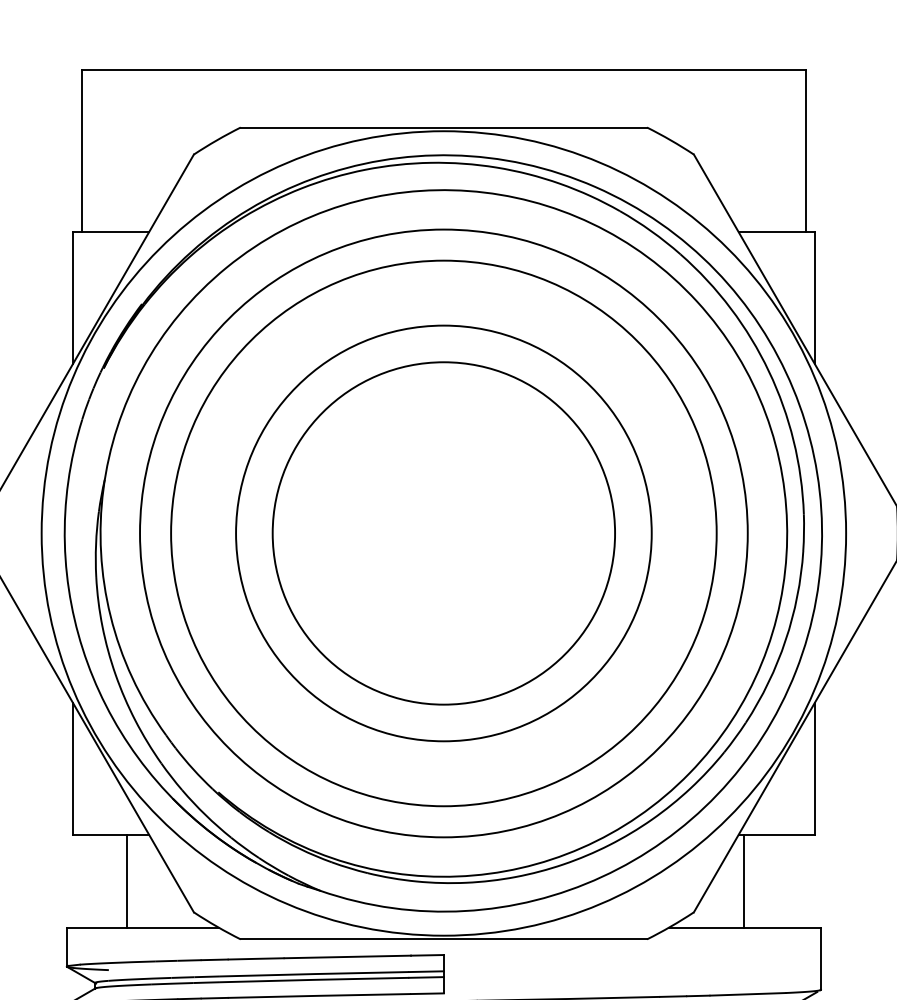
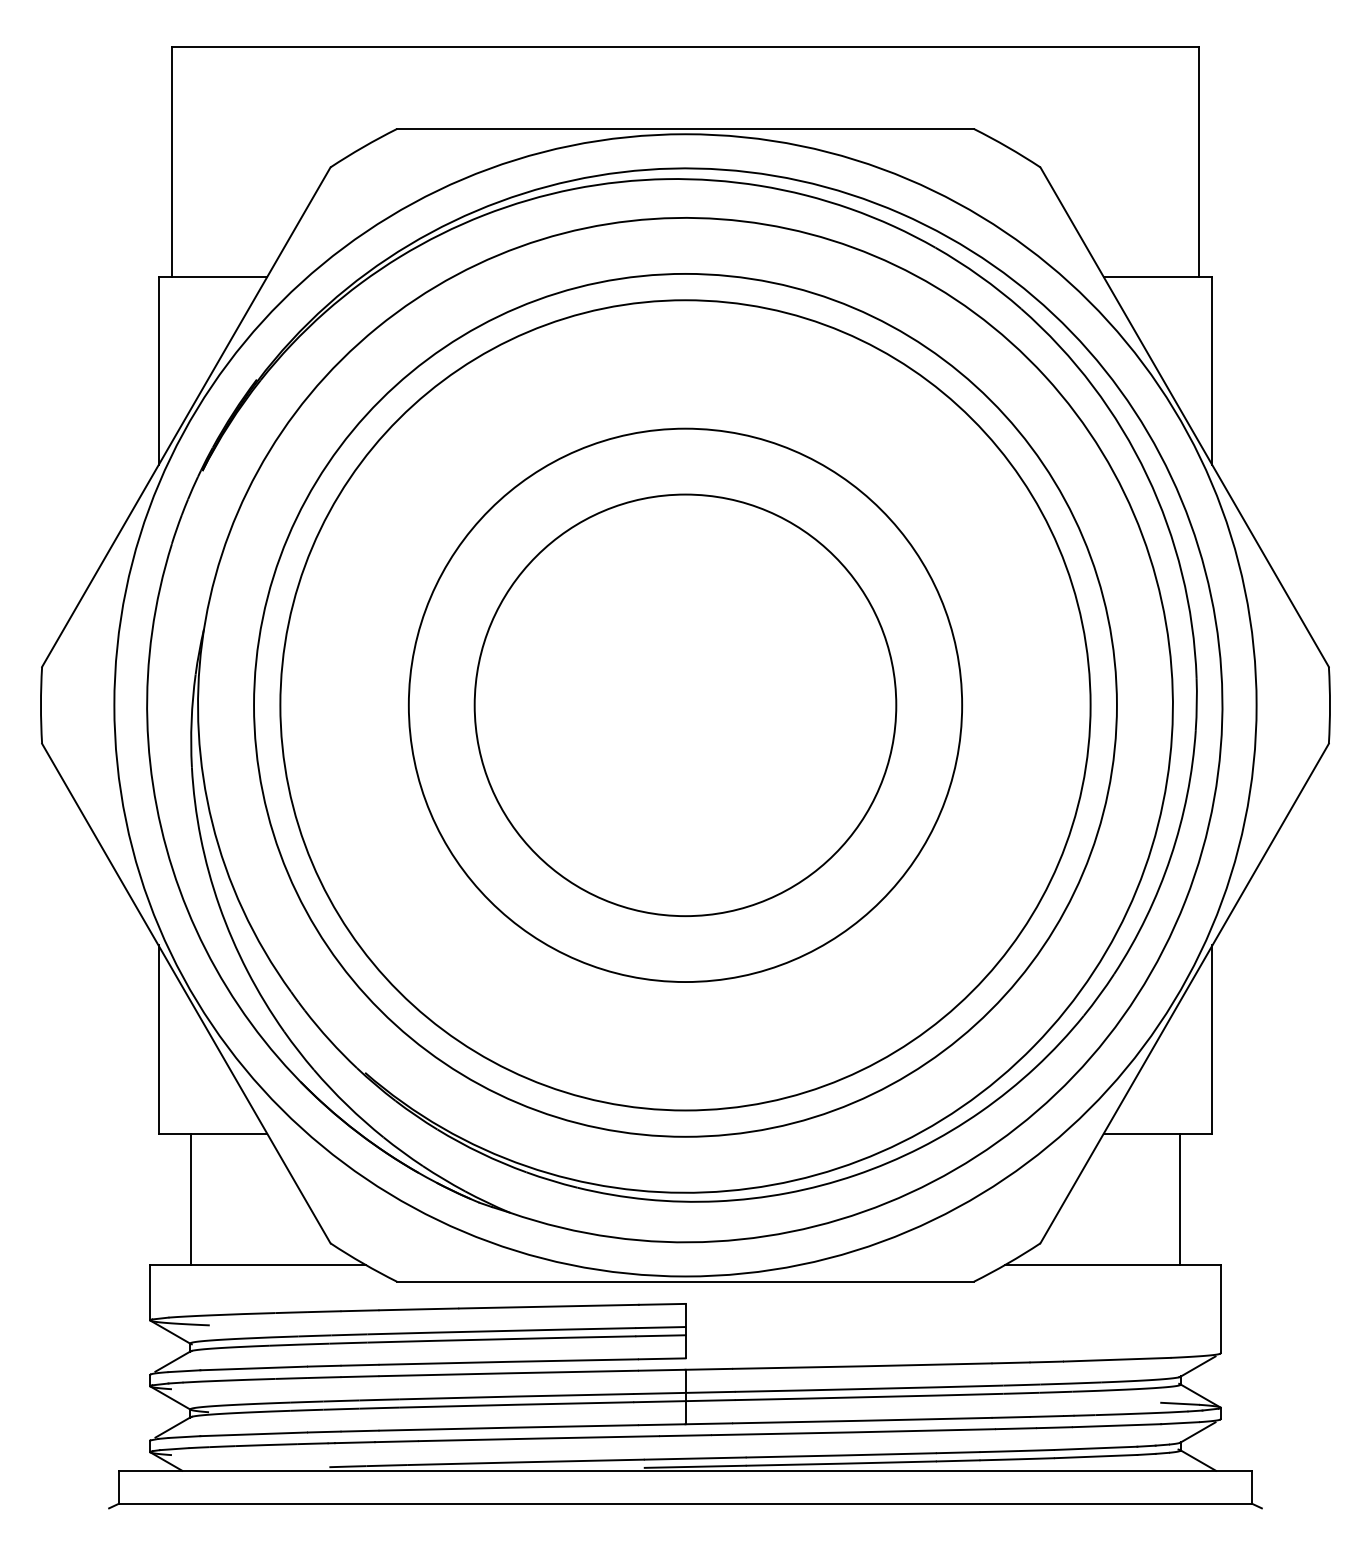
circle: (443, 533) -> (685, 705), size x0.71
circle: (443, 533) -> (685, 705), size x0.71
circle: (443, 533) -> (685, 705), size x1.67
line: (126, 881) -> (191, 1199), moved
line: (743, 881) -> (1179, 1199), moved

